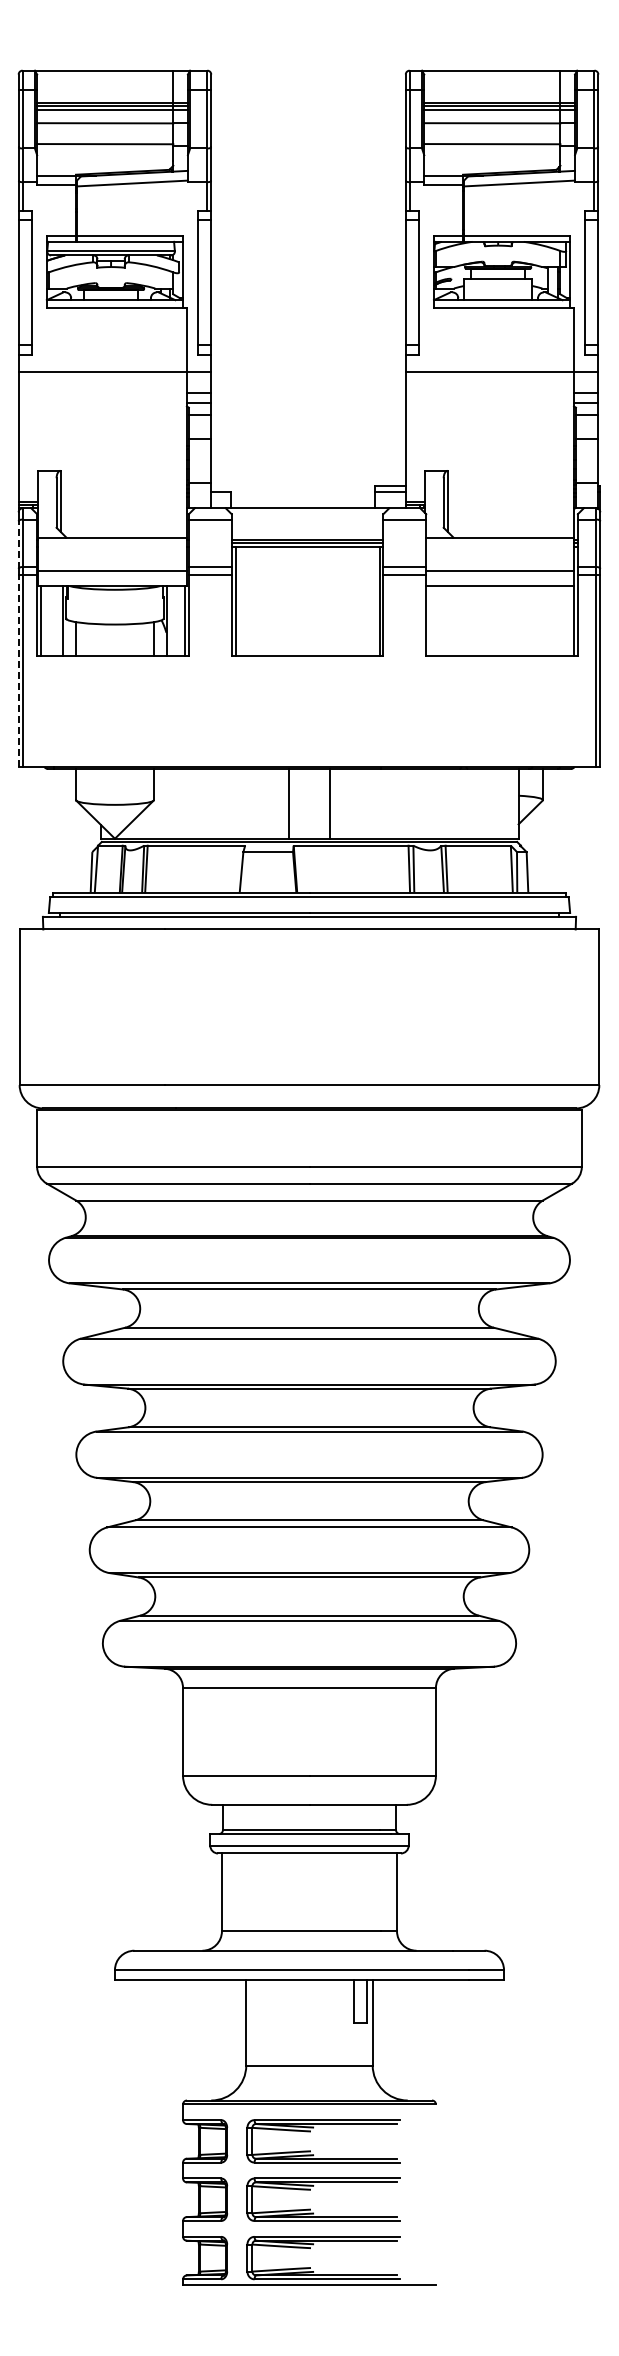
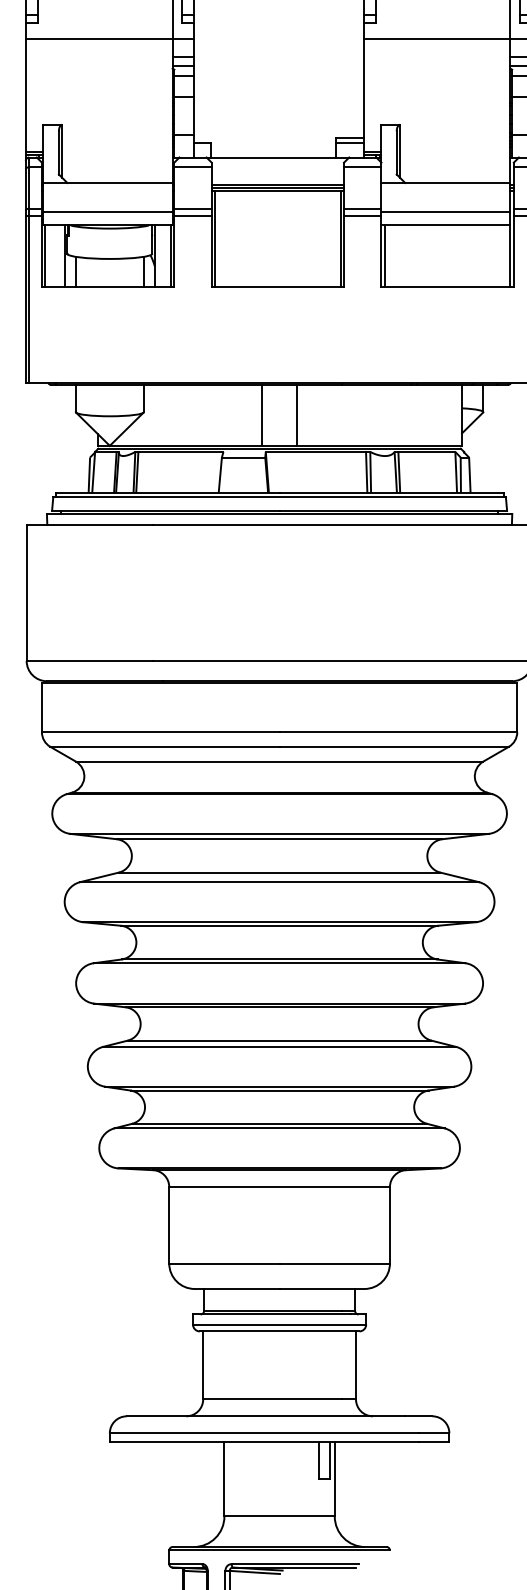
line: (18, 544) -> (25, 189), dashed -> solid
line: (430, 621) -> (385, 256), added
line: (18, 671) -> (25, 299), dashed -> solid

